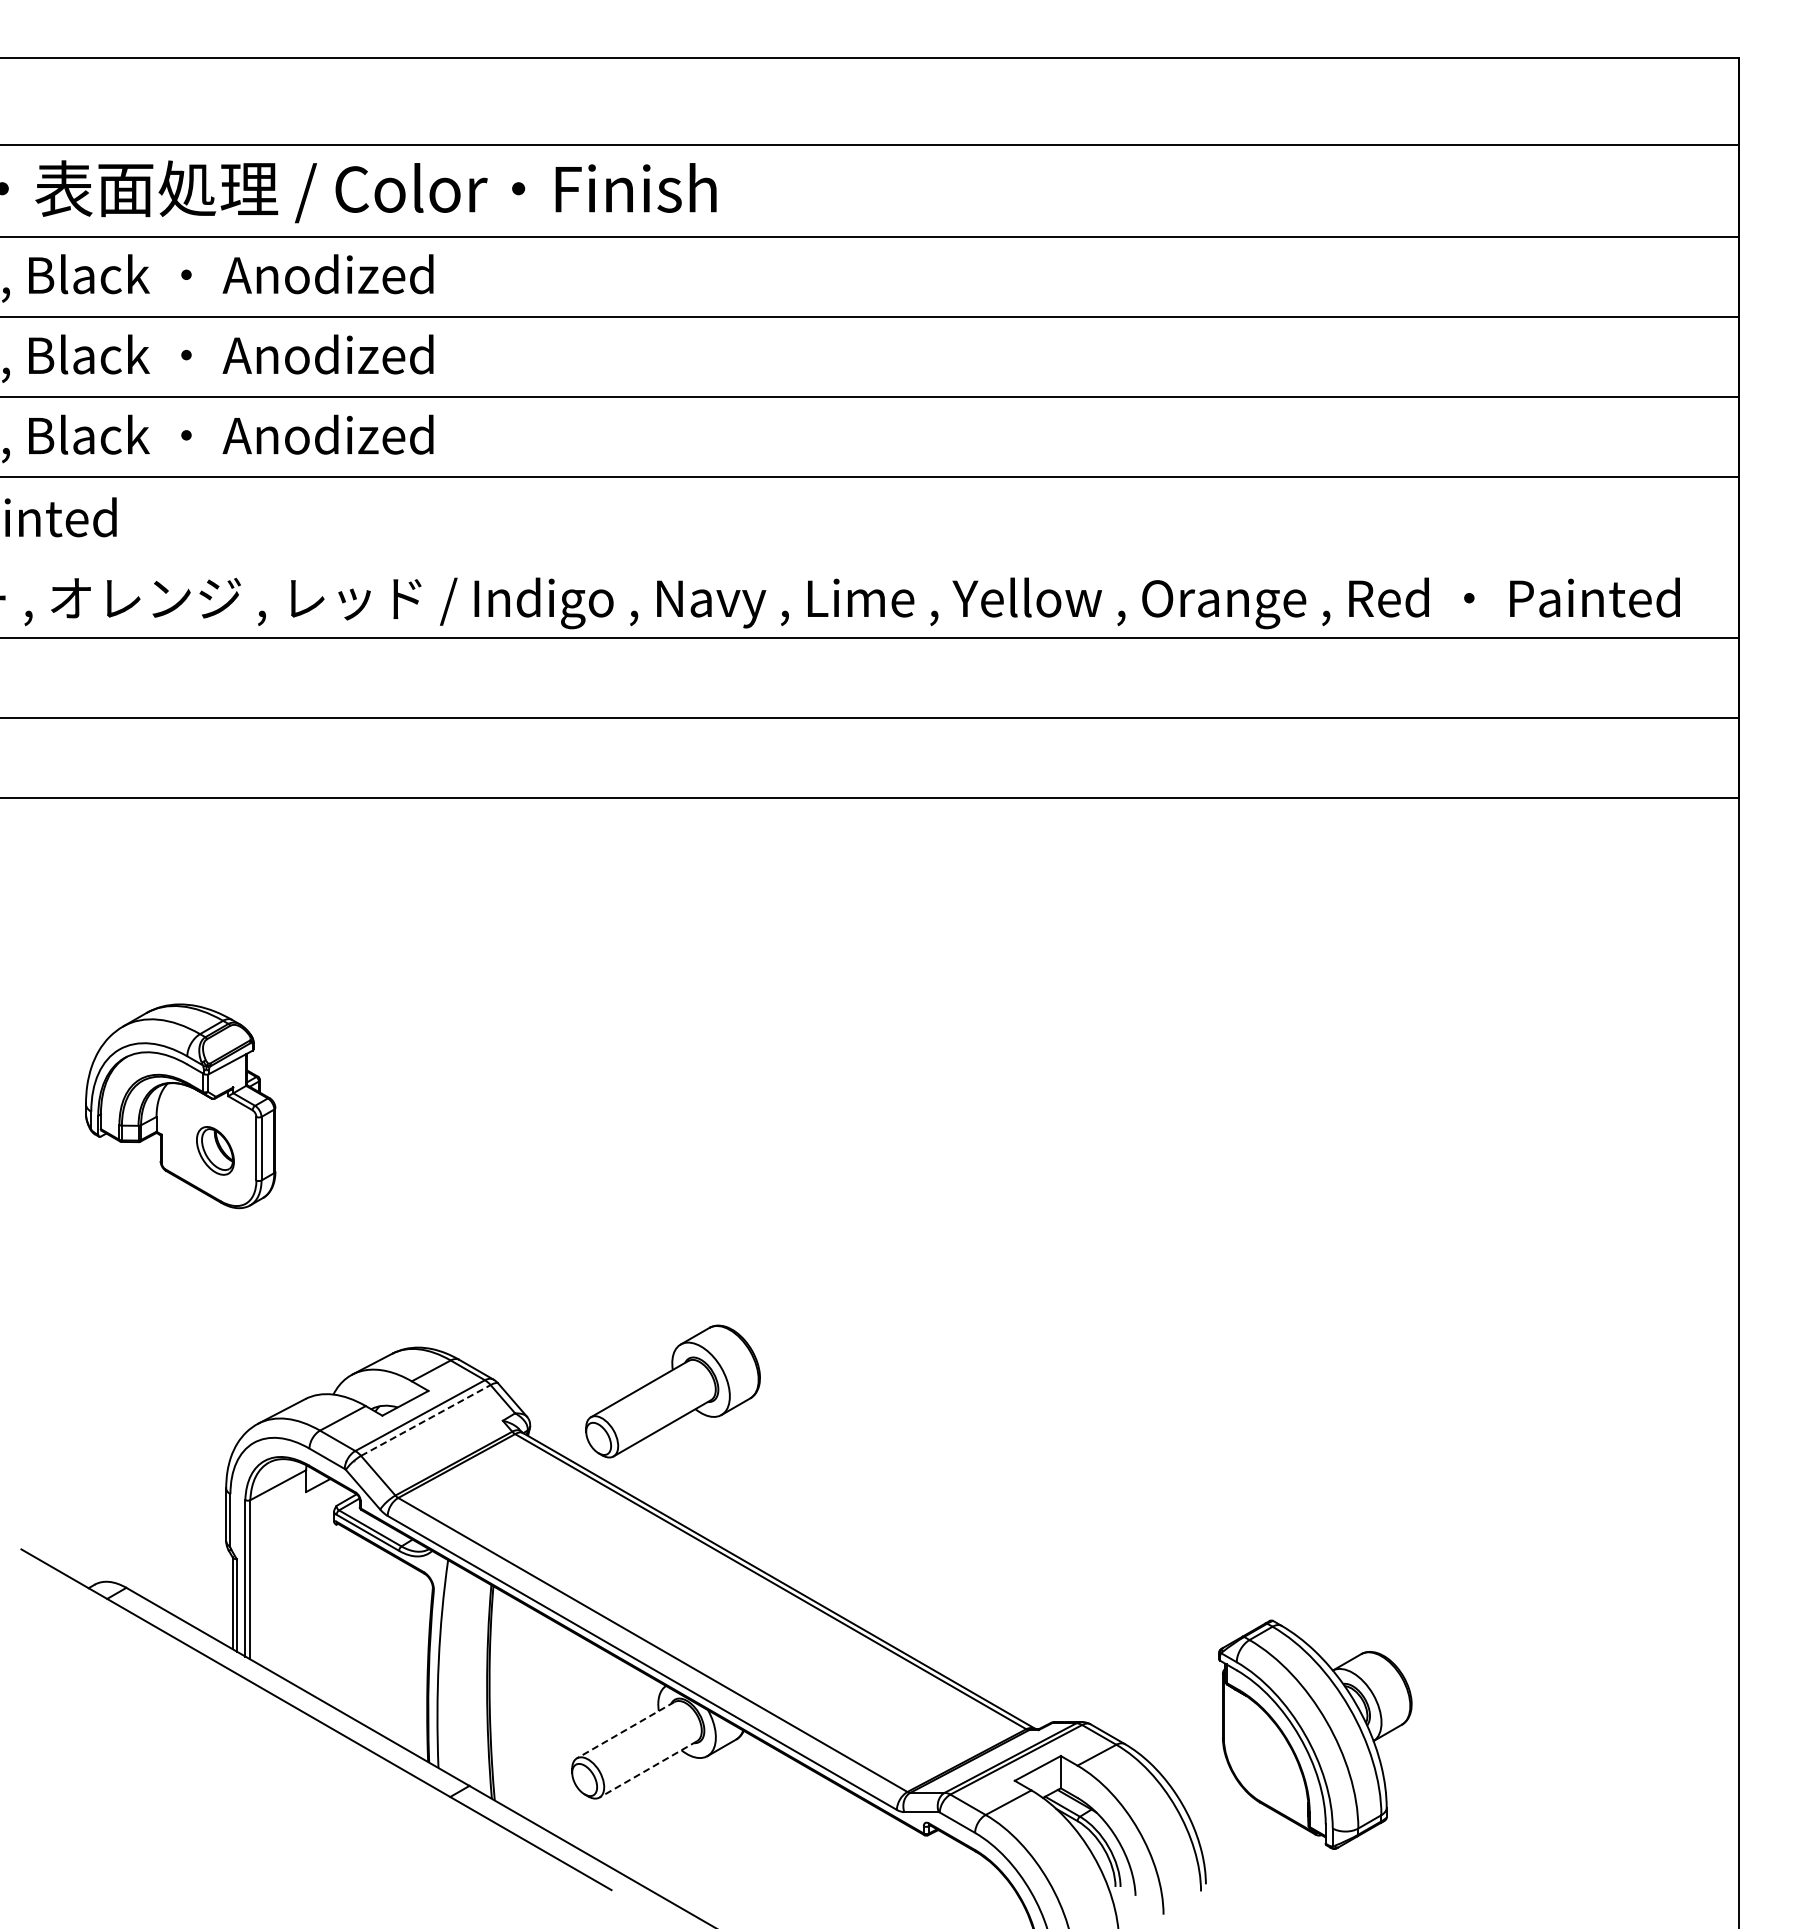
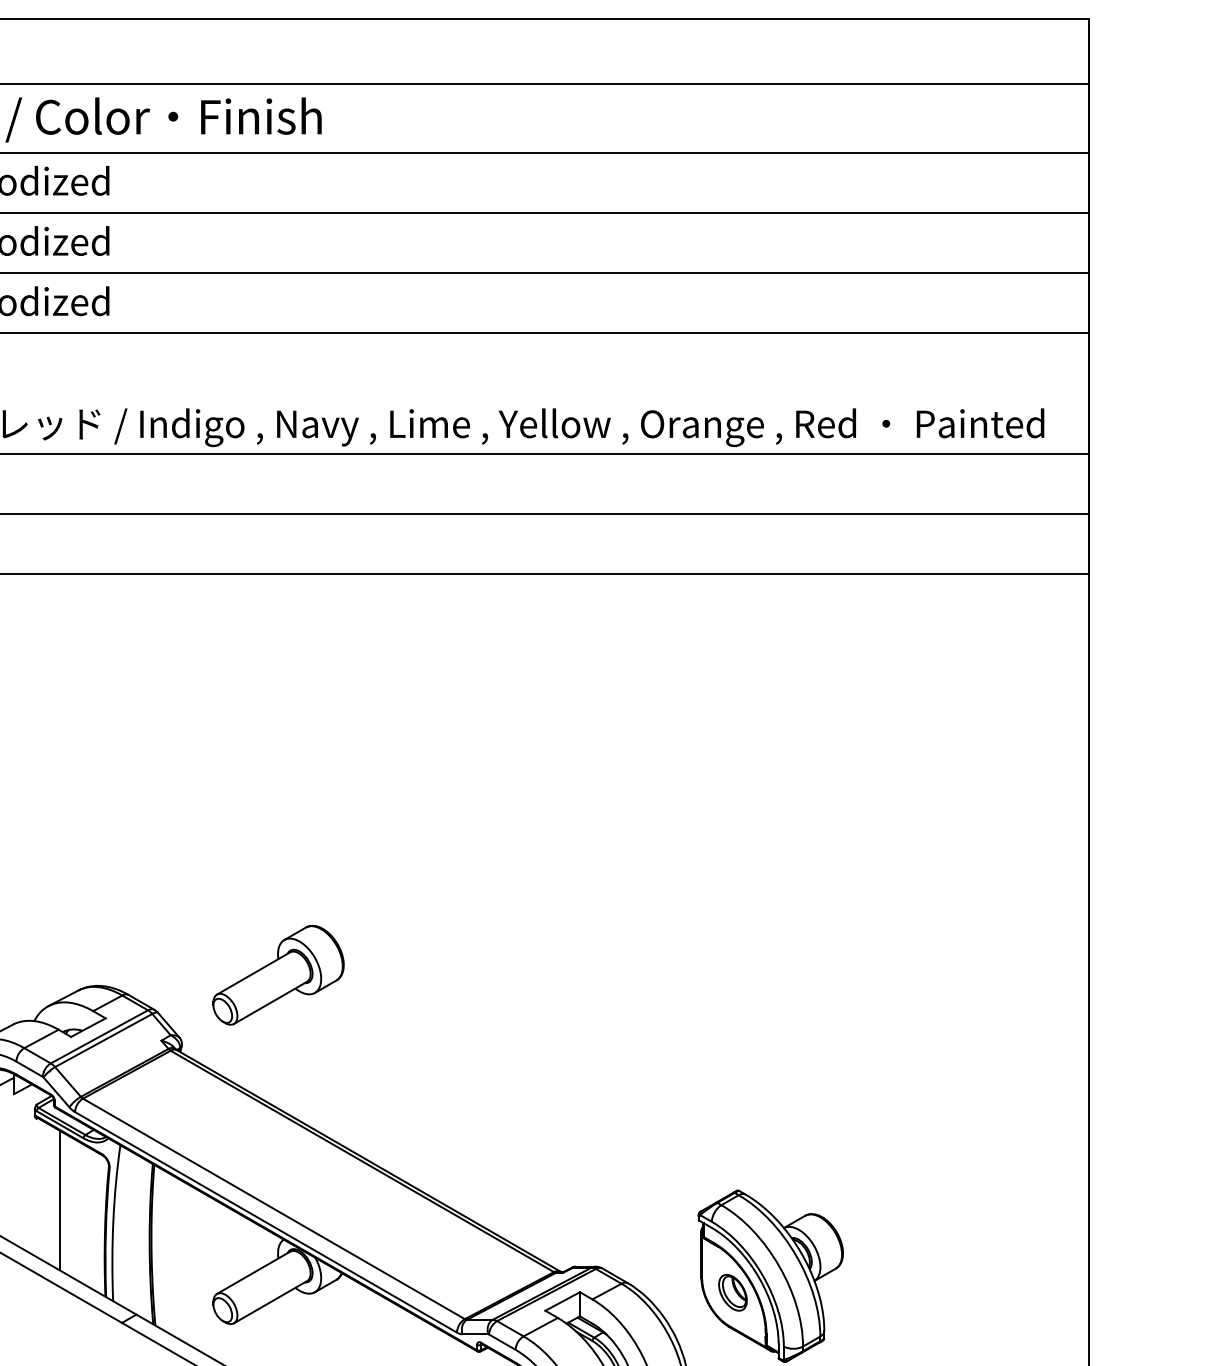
part: (672, 1391) -> (278, 975), moved
line: (425, 1420) -> (103, 1040), dashed -> solid
line: (367, 1633) -> (59, 1200), added
line: (625, 1730) -> (253, 1273), dashed -> solid
part: (1264, 1756) -> (732, 1292), added
line: (647, 1769) -> (269, 1302), dashed -> solid

